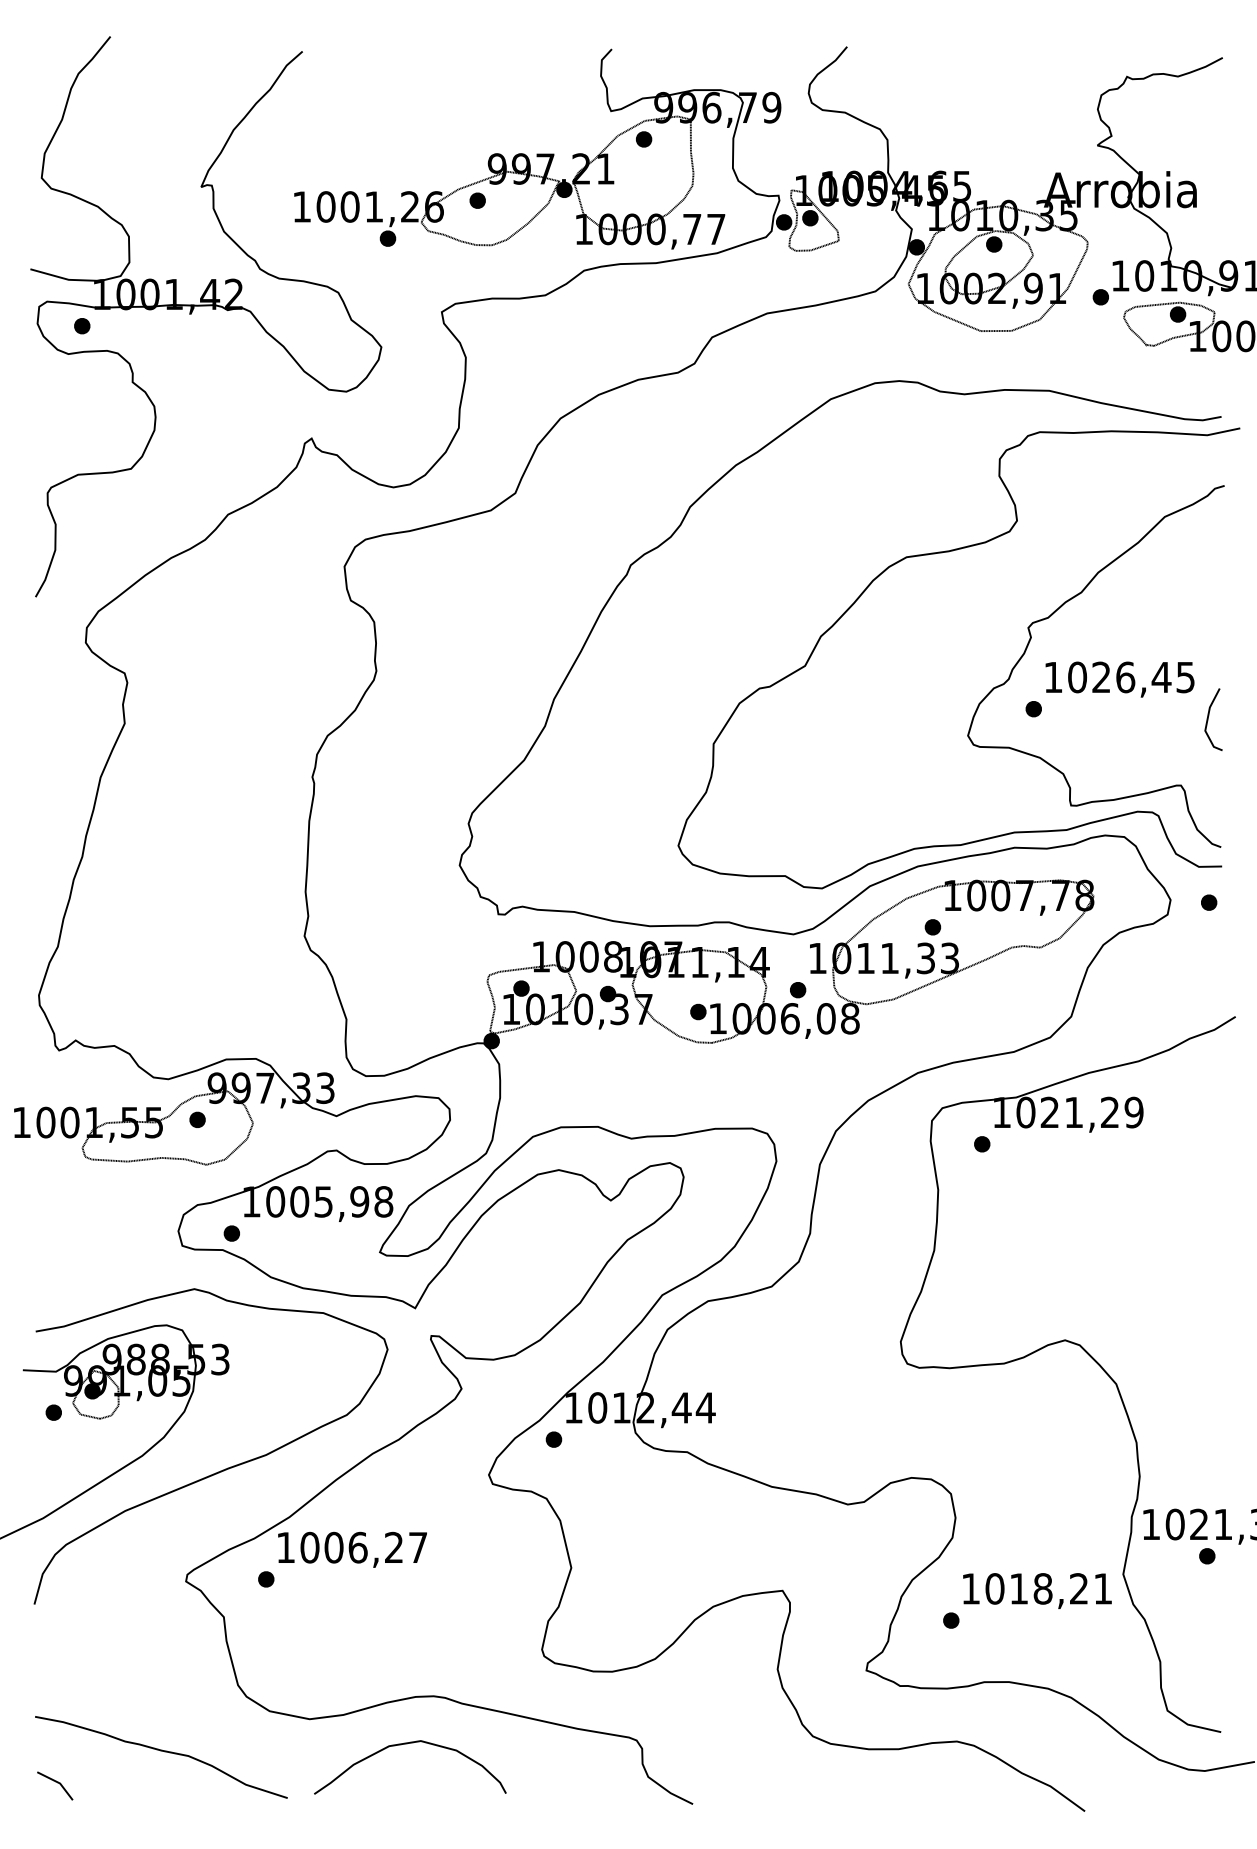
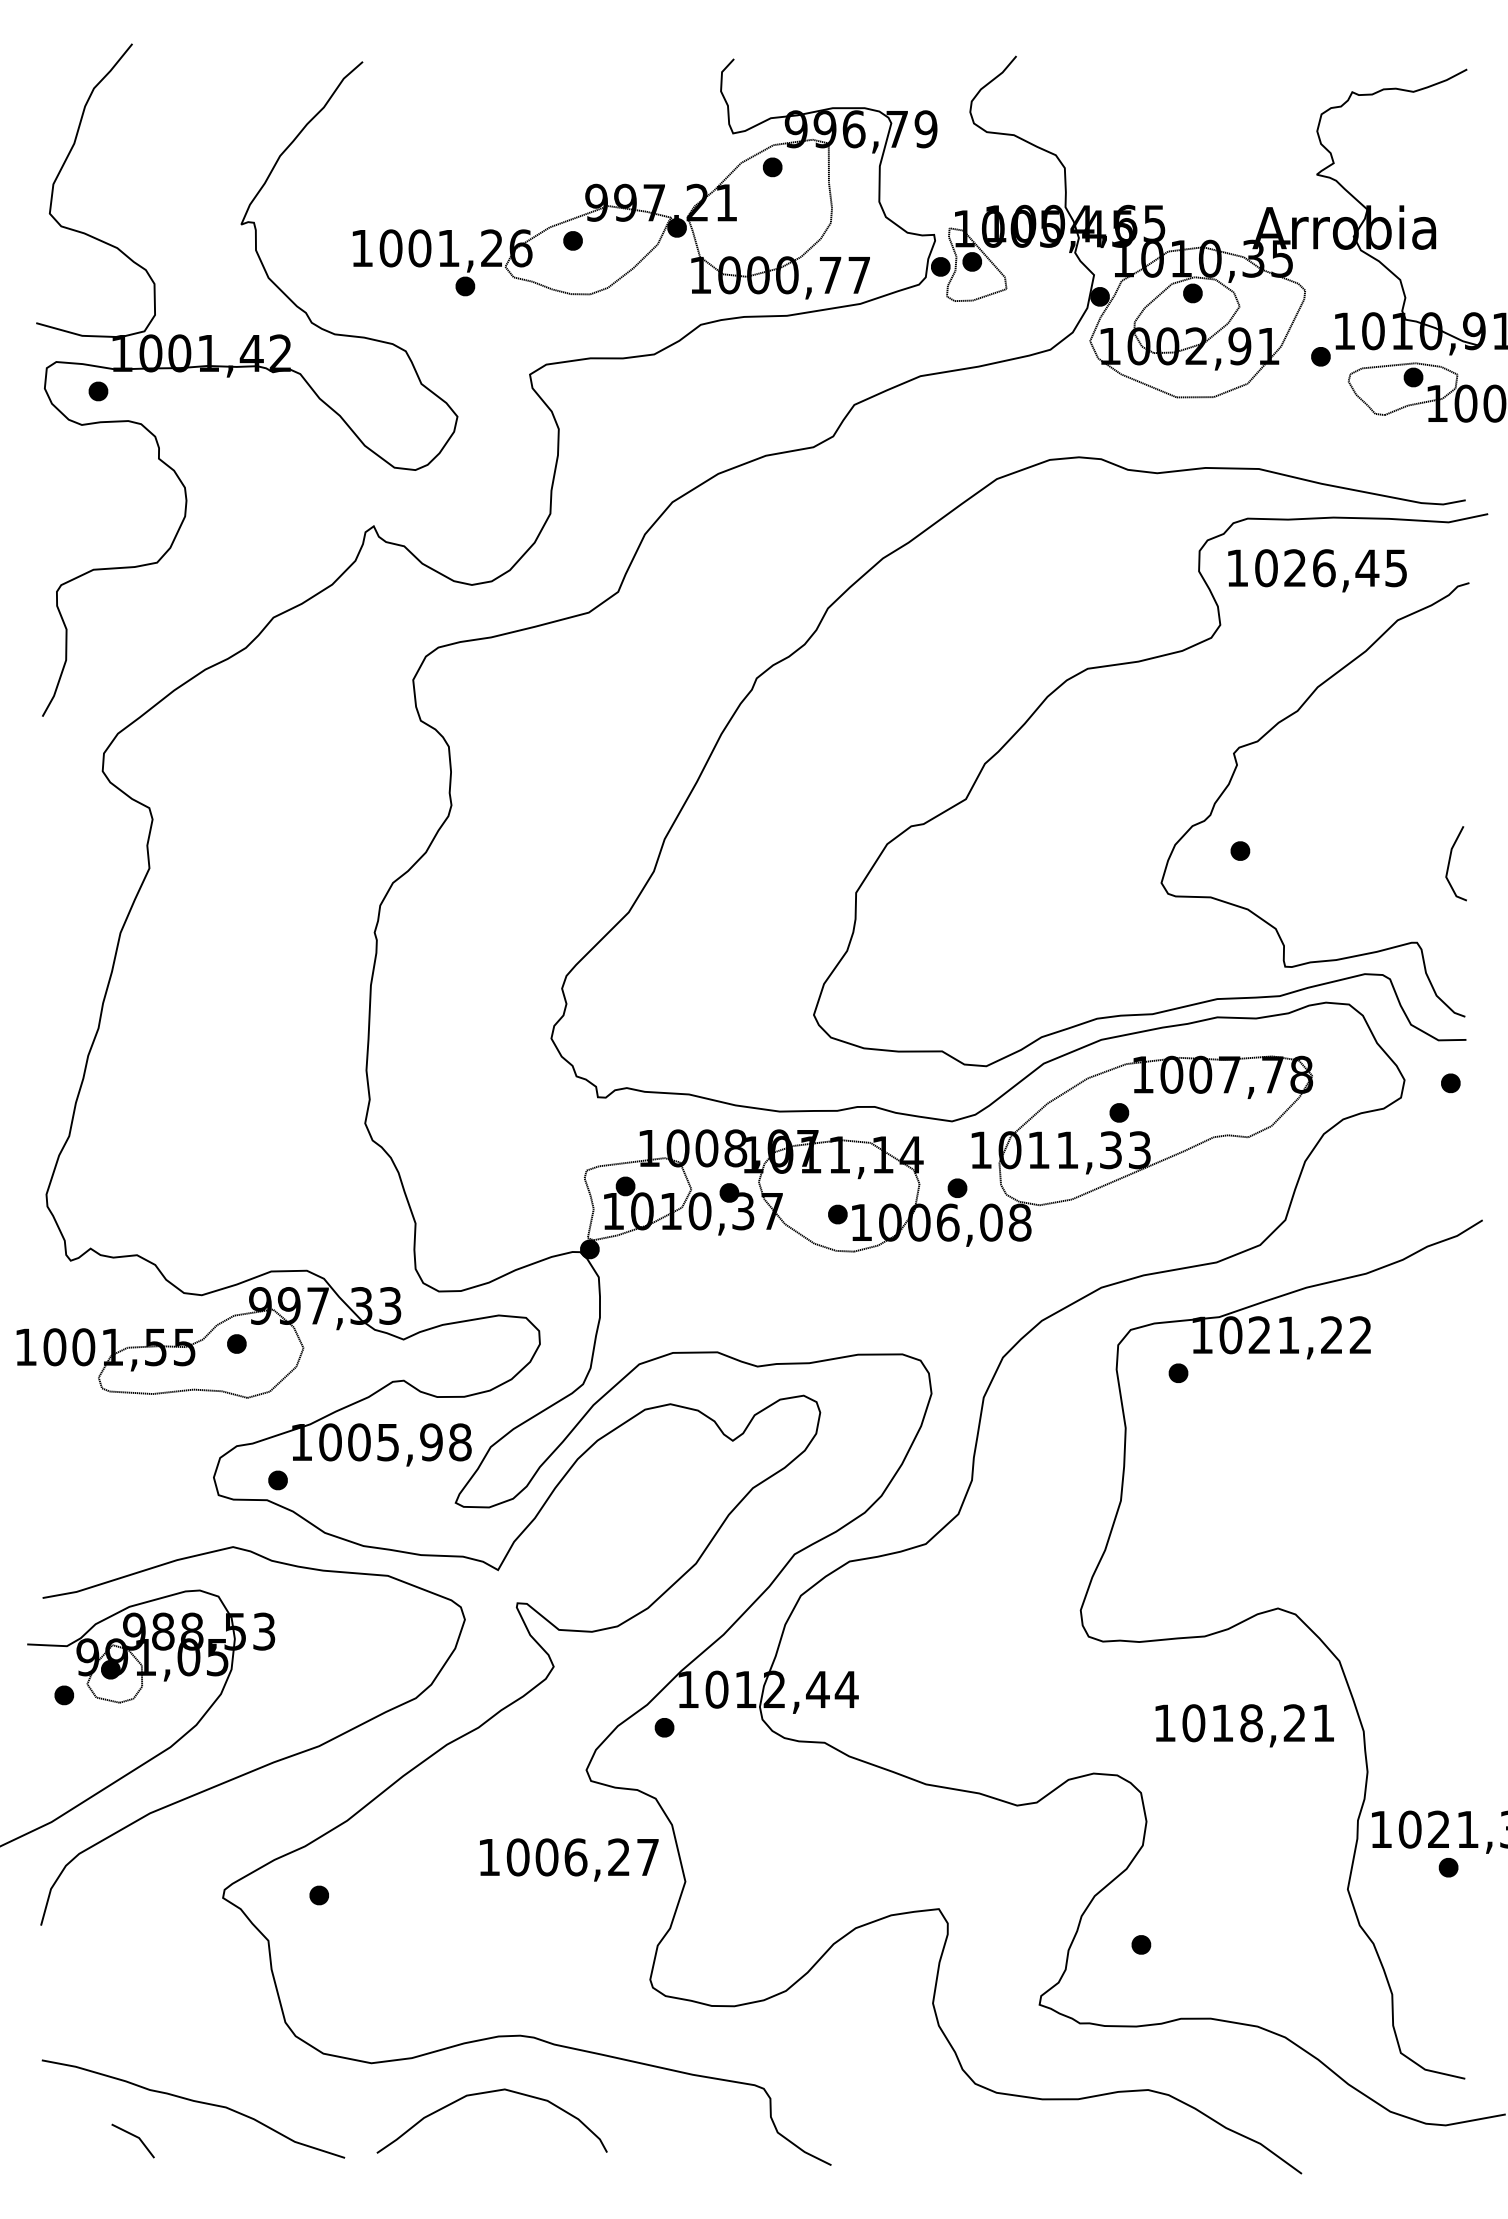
text: (1119, 679) -> (1316, 570), moved
text: (1133, 1112) -> (1360, 1335), 1021,29 -> 1021,22
text: (352, 1549) -> (569, 1859), moved
text: (1037, 1590) -> (1244, 1725), moved
line: (57, 1783) -> (135, 2137), moved

